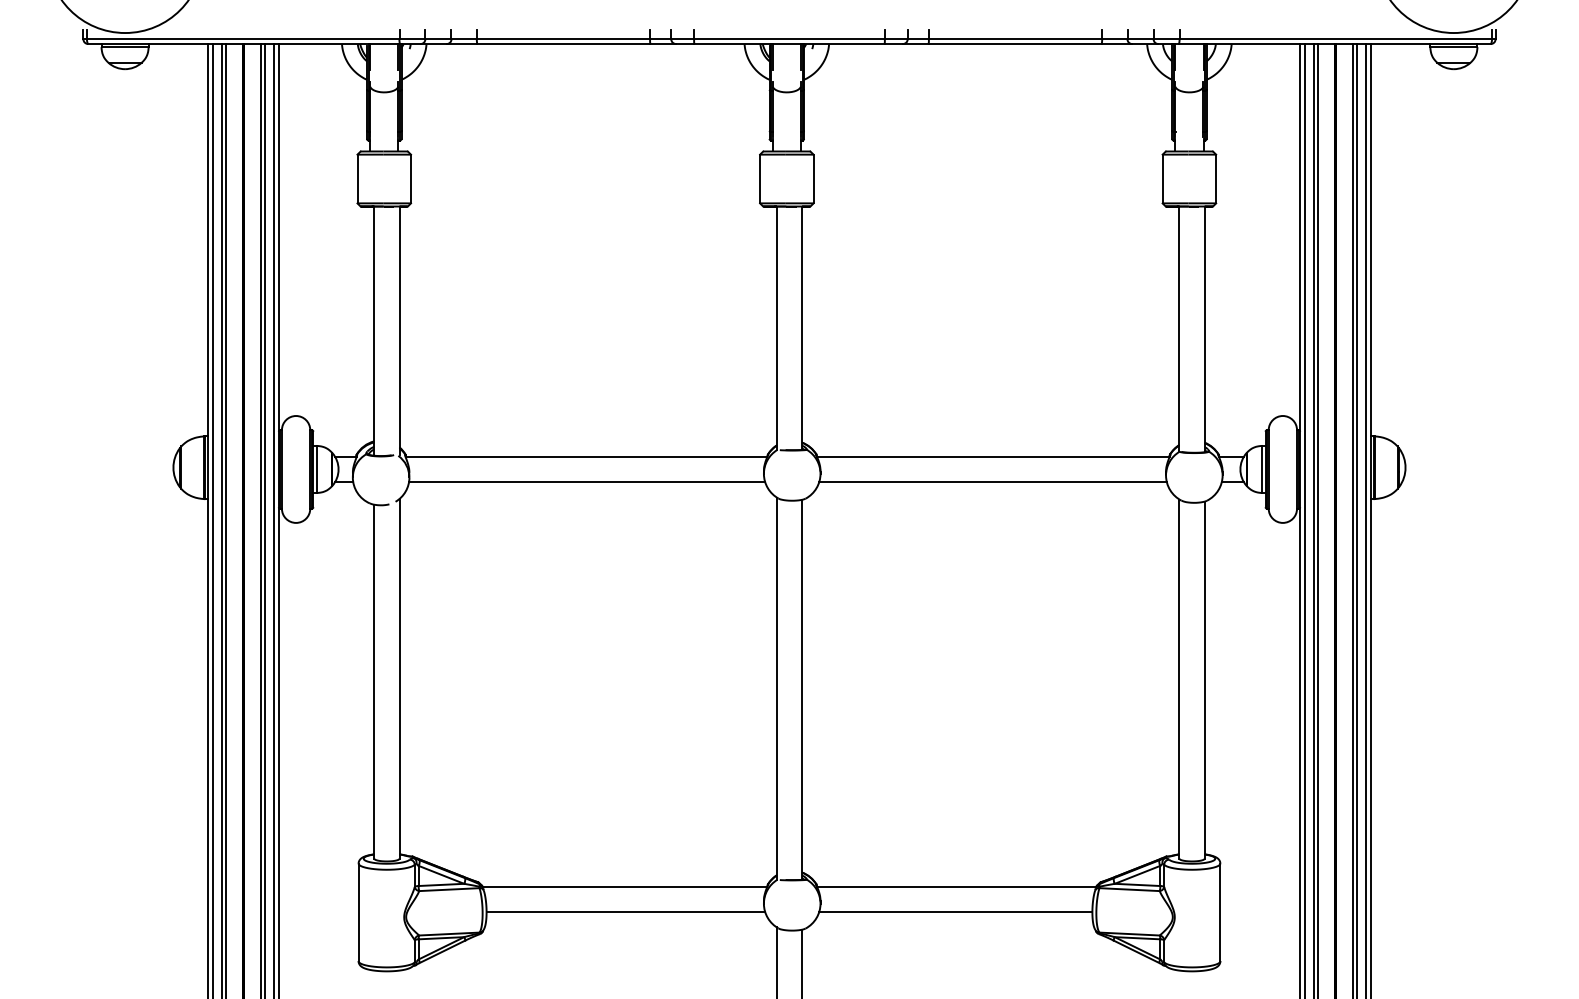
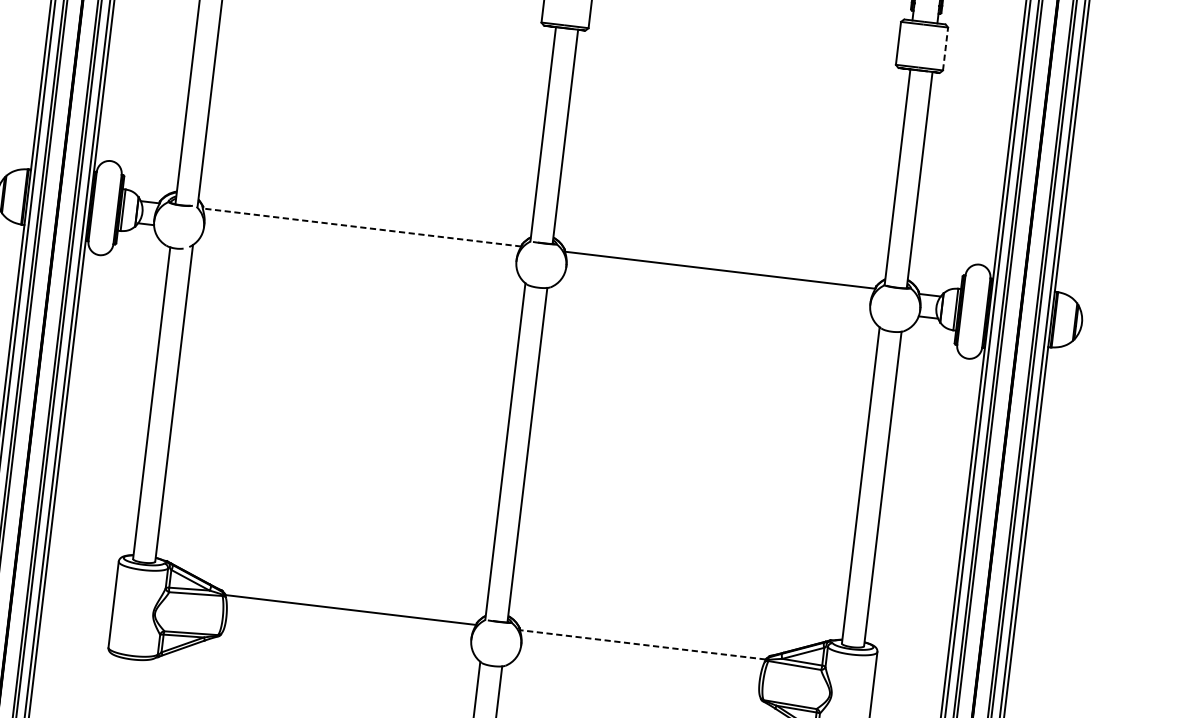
line: (1216, 178) -> (945, 48), solid -> dashed
line: (586, 456) -> (362, 227), solid -> dashed
line: (587, 482) -> (360, 250), removed
line: (992, 482) -> (716, 292), removed
line: (956, 886) -> (642, 644), solid -> dashed
line: (625, 911) -> (348, 631), removed
line: (955, 911) -> (639, 666), removed

